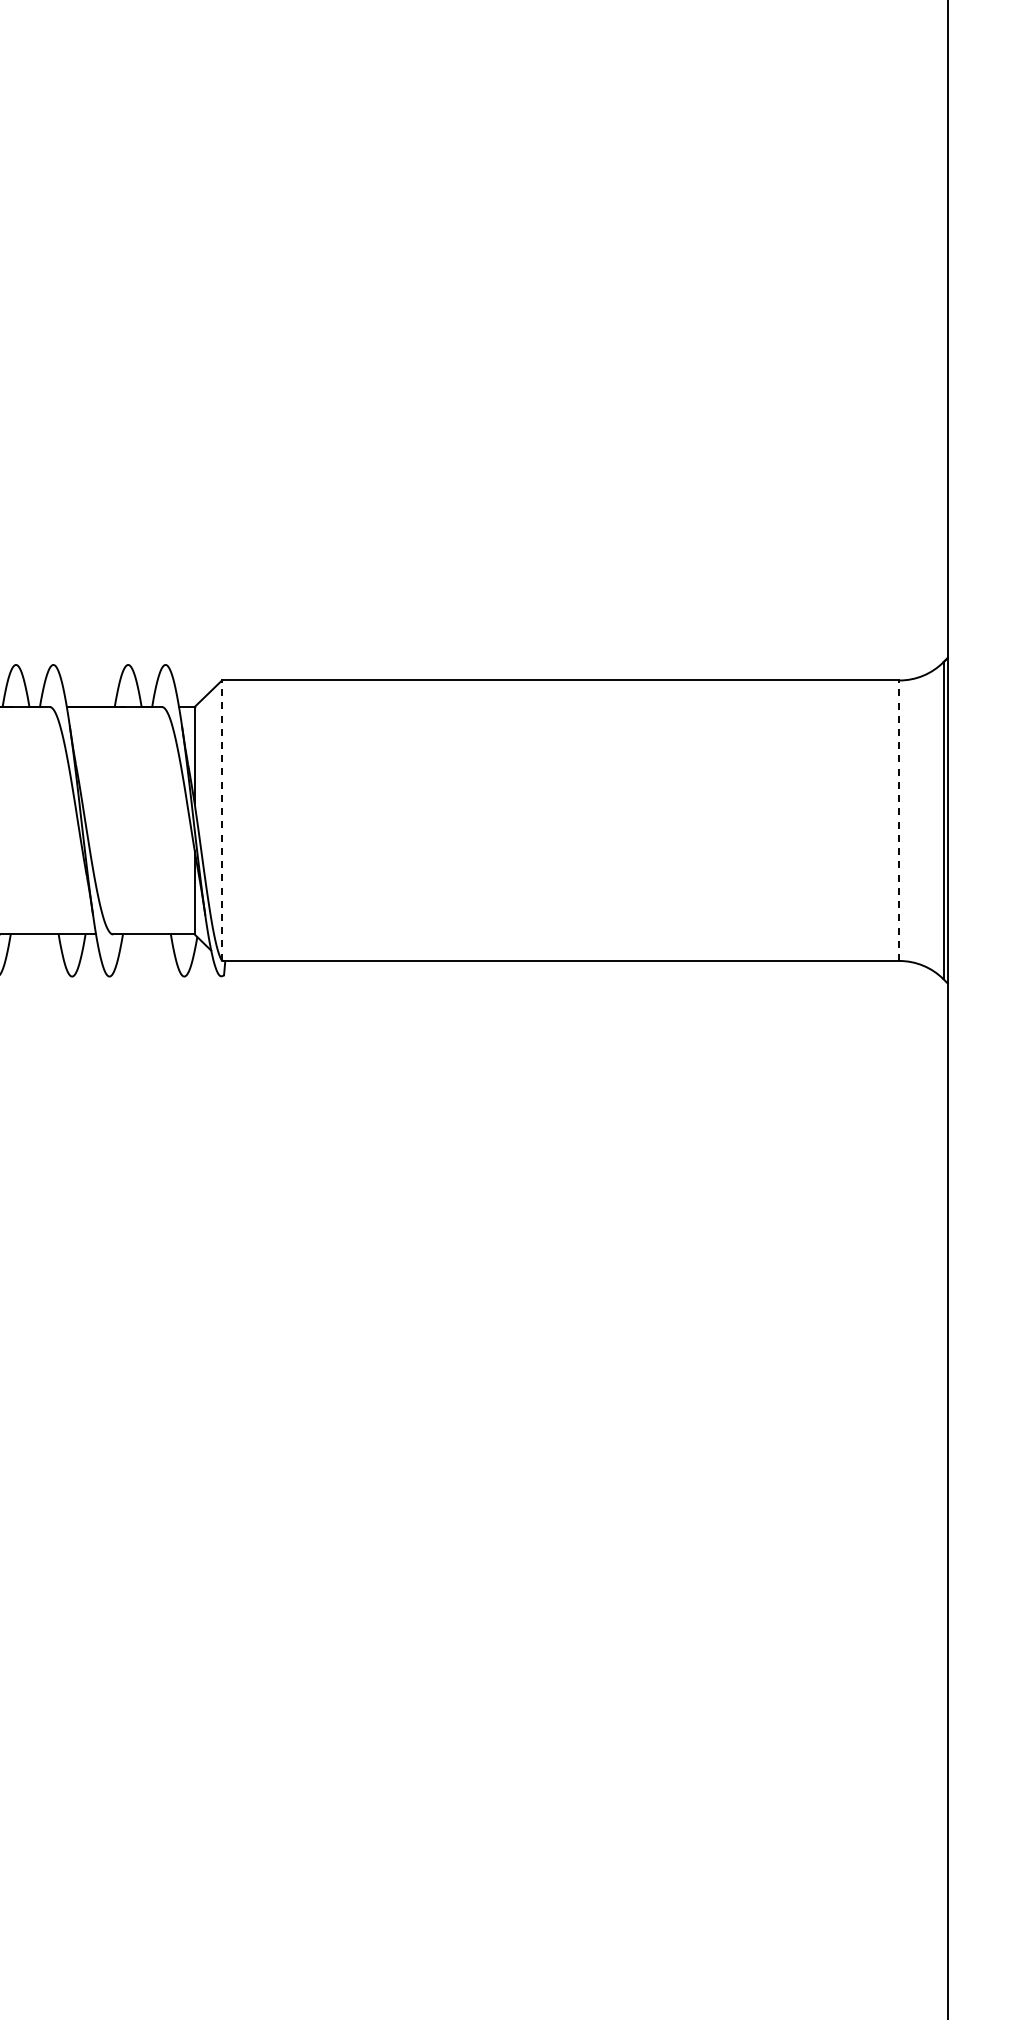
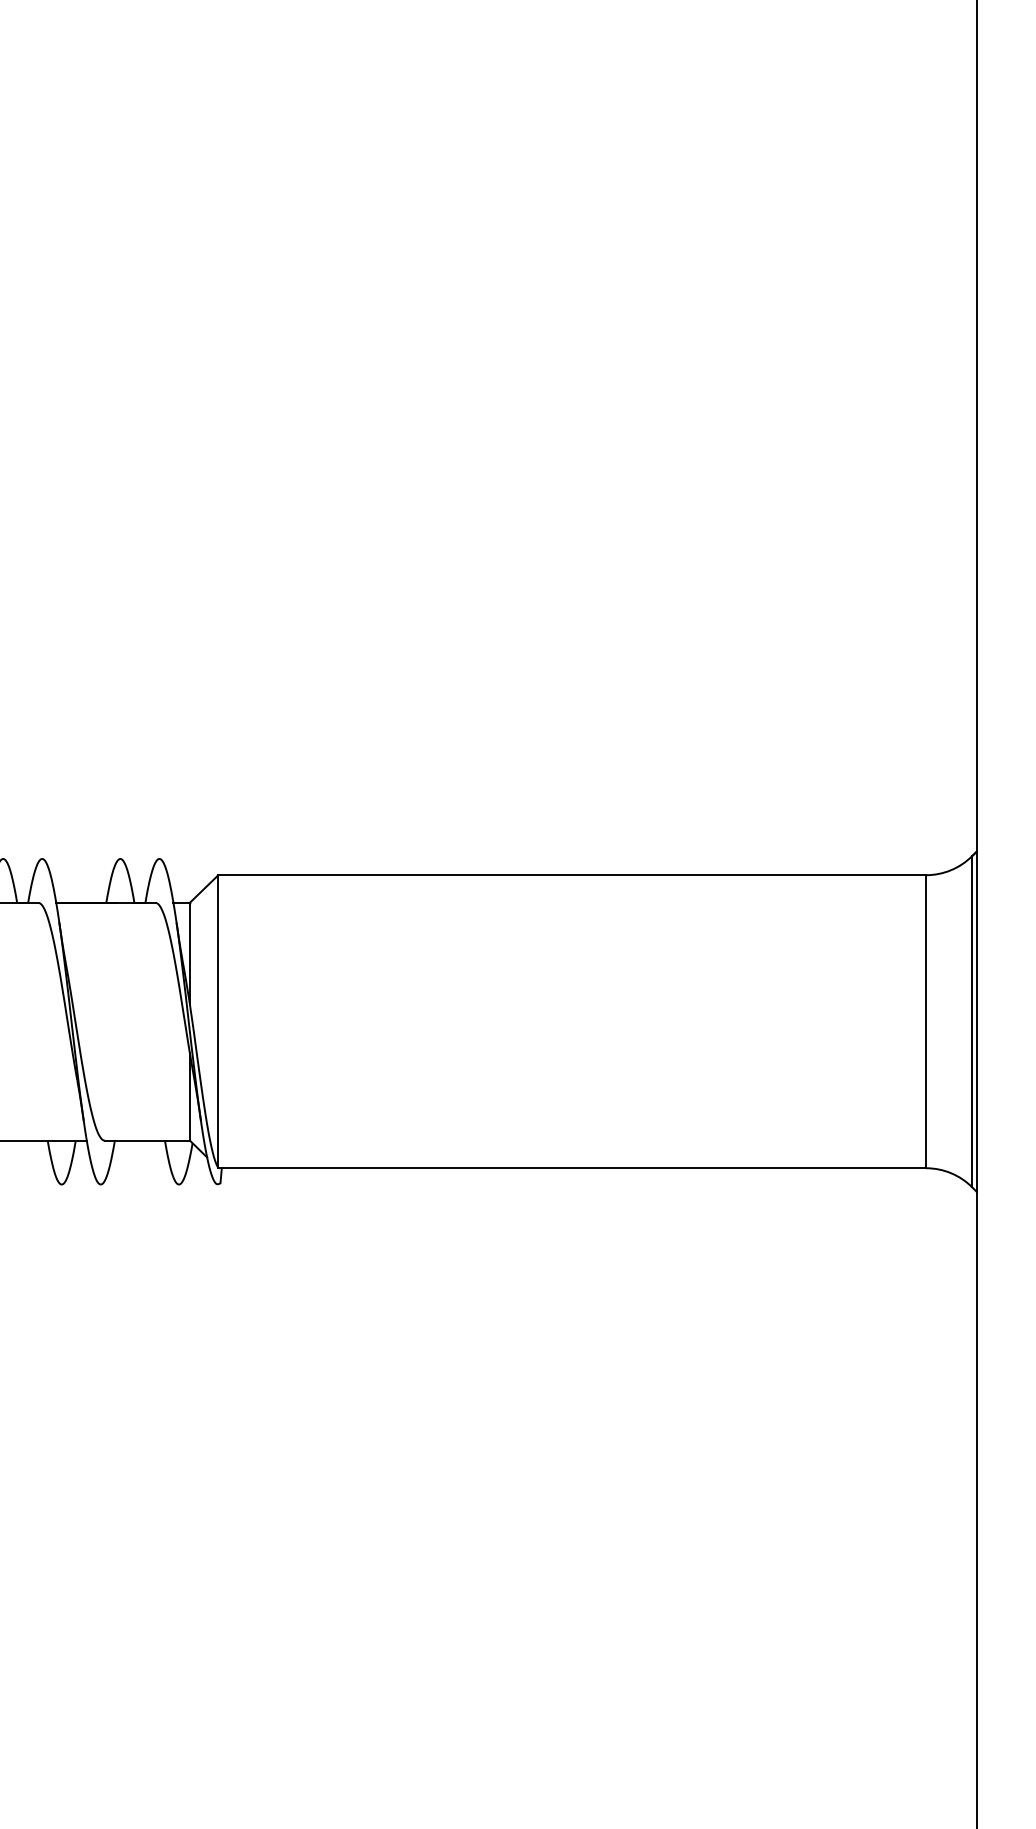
line: (222, 820) -> (218, 1021), dashed -> solid
line: (899, 820) -> (926, 1021), dashed -> solid

